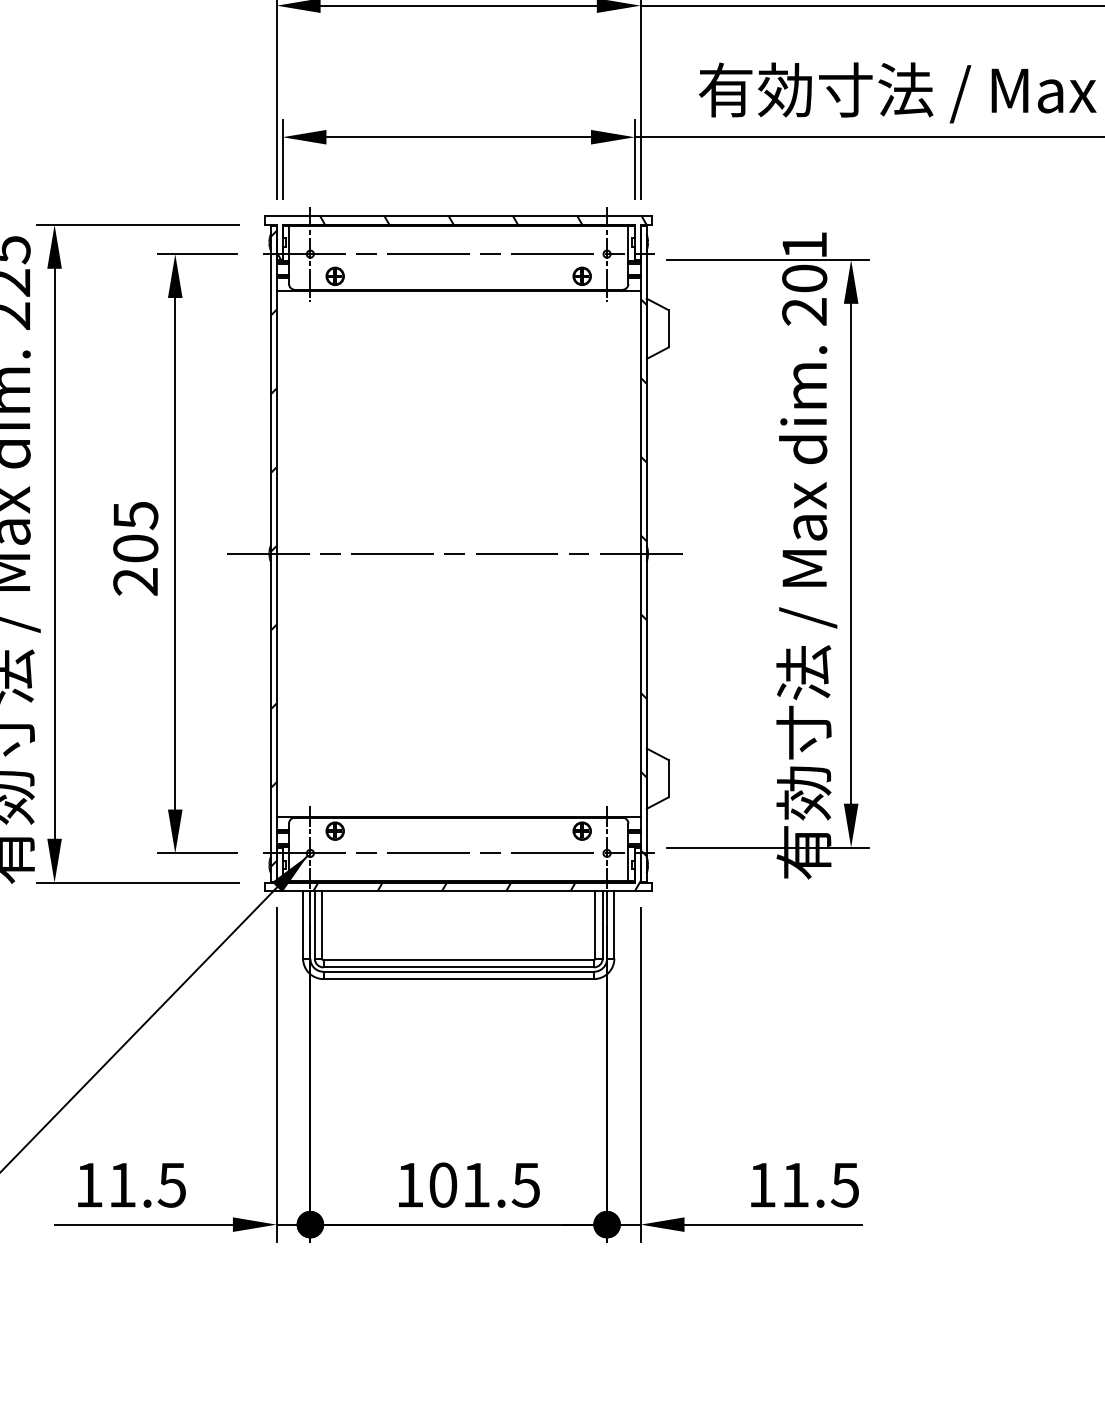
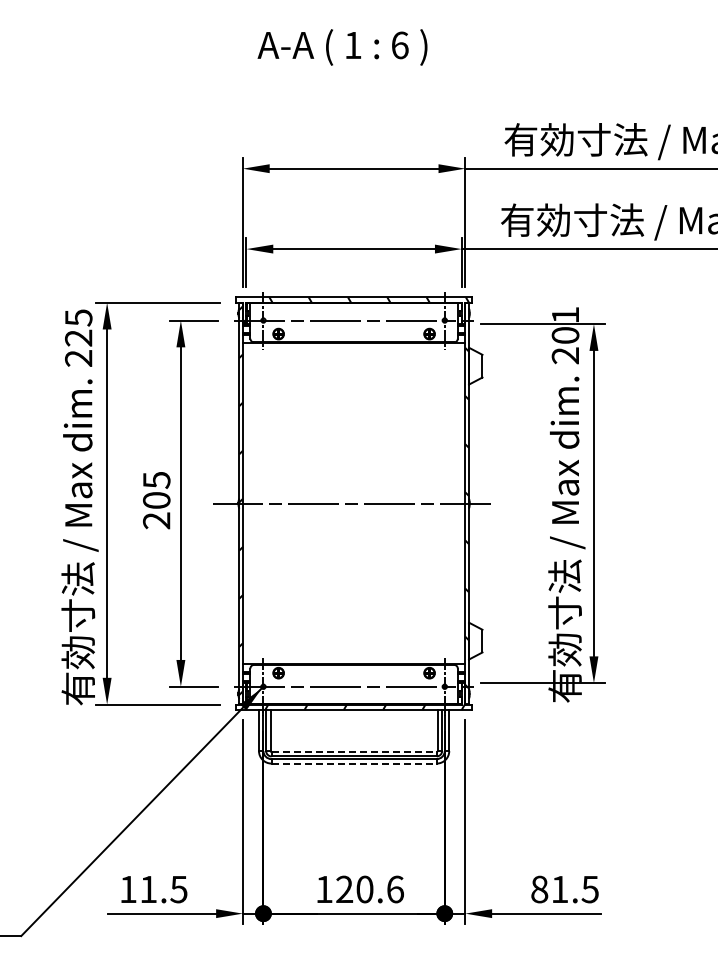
line: (459, 959) -> (354, 751), solid -> dashed
line: (459, 978) -> (354, 763), solid -> dashed
text: (483, 1185) -> (369, 889), 101.5 -> 120.6
text: (762, 1185) -> (539, 889), 11.5 -> 81.5

